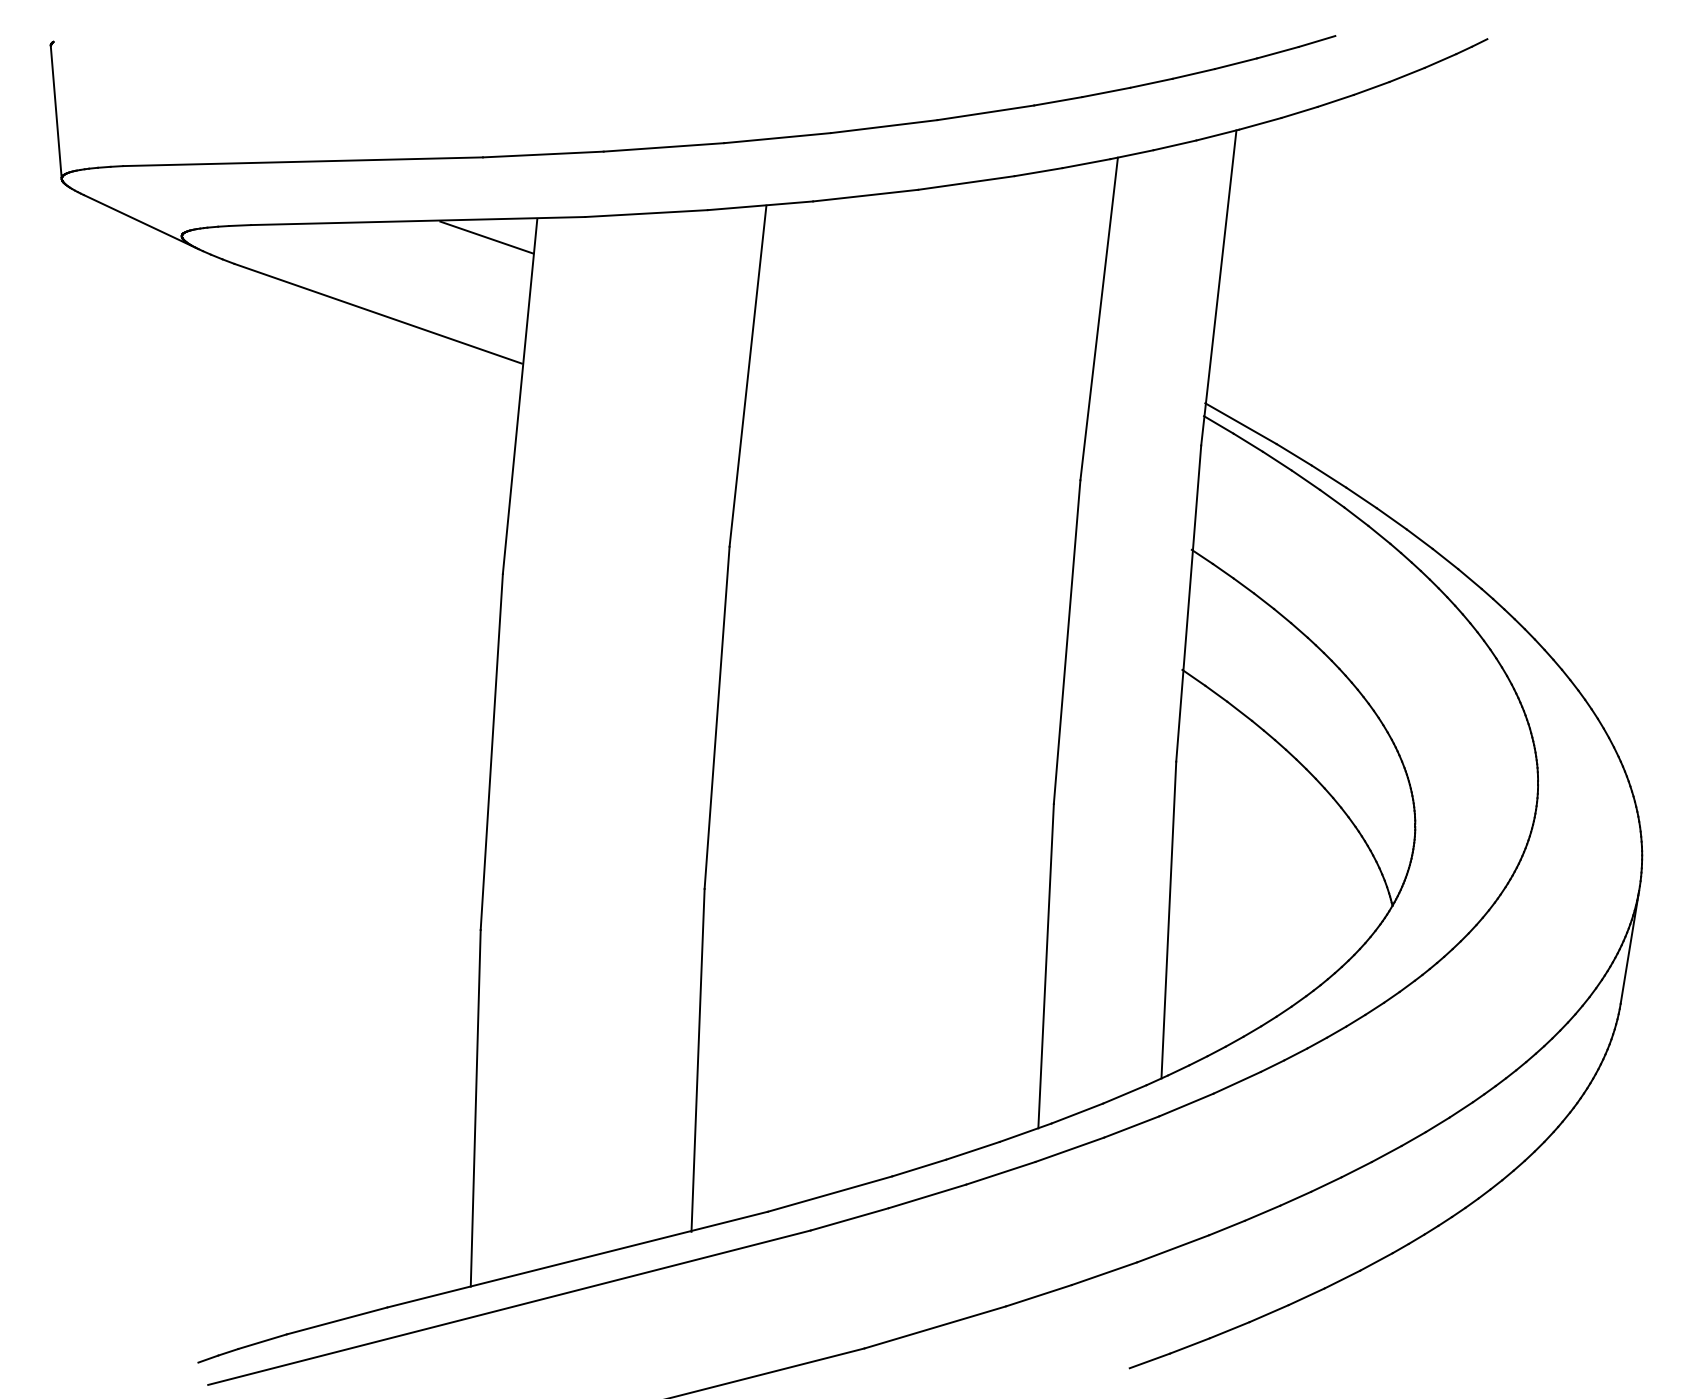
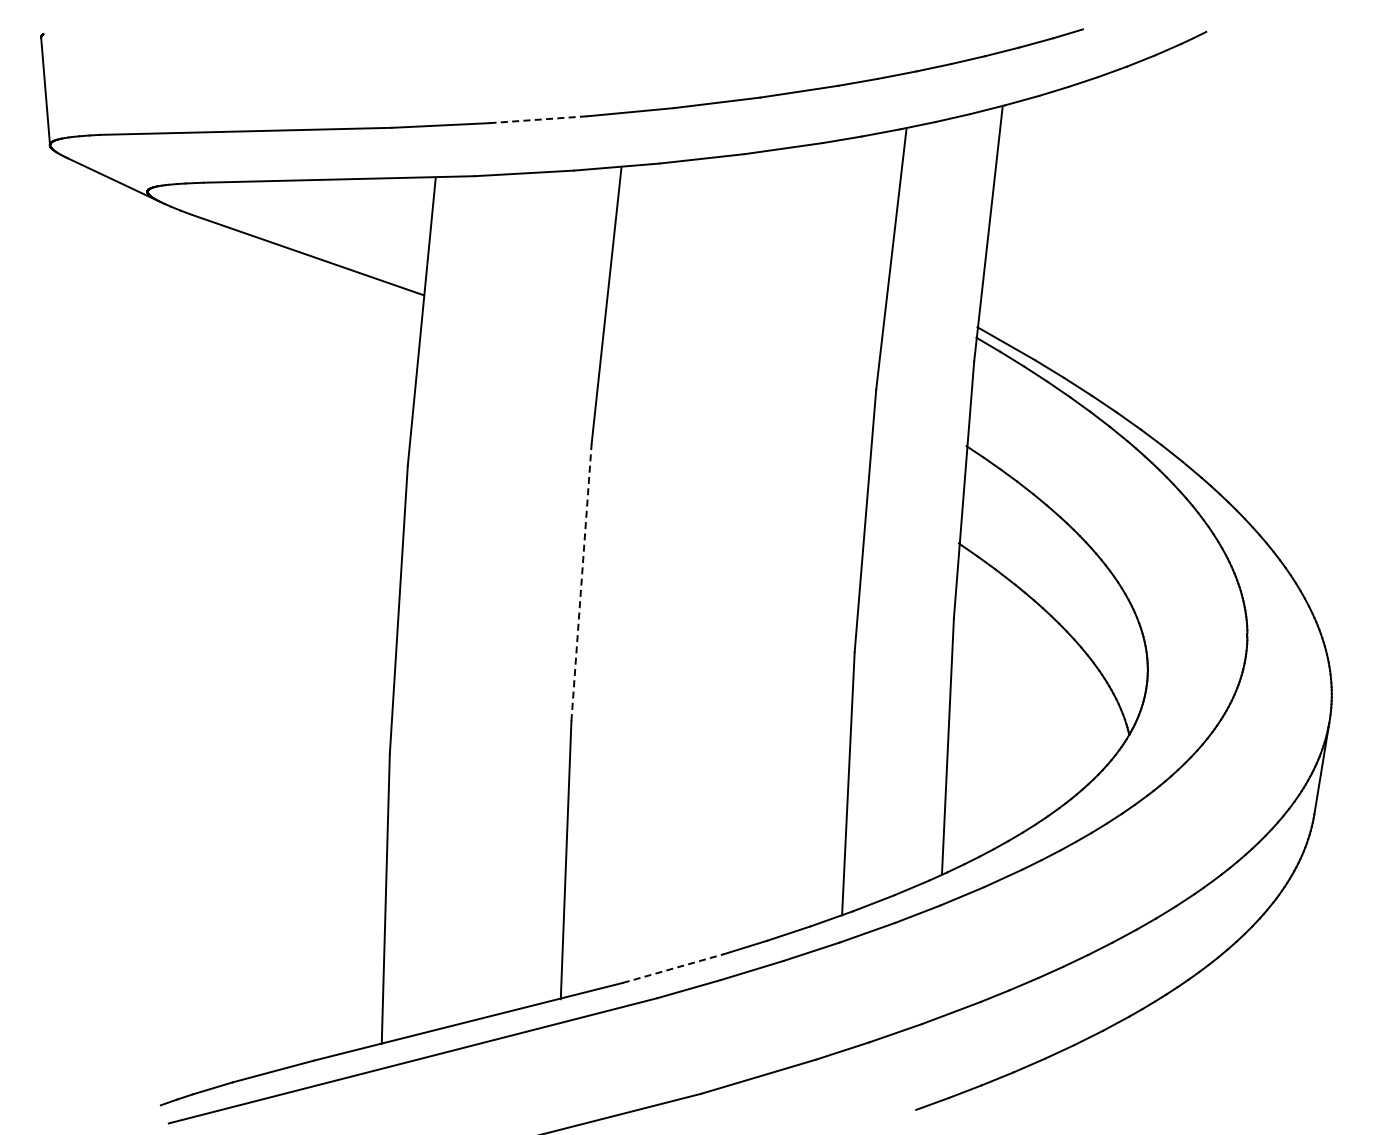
line: (664, 147) -> (538, 119), solid -> dashed
line: (486, 237) -> (394, 192), removed
line: (717, 716) -> (581, 581), solid -> dashed
line: (830, 1193) -> (673, 968), solid -> dashed

